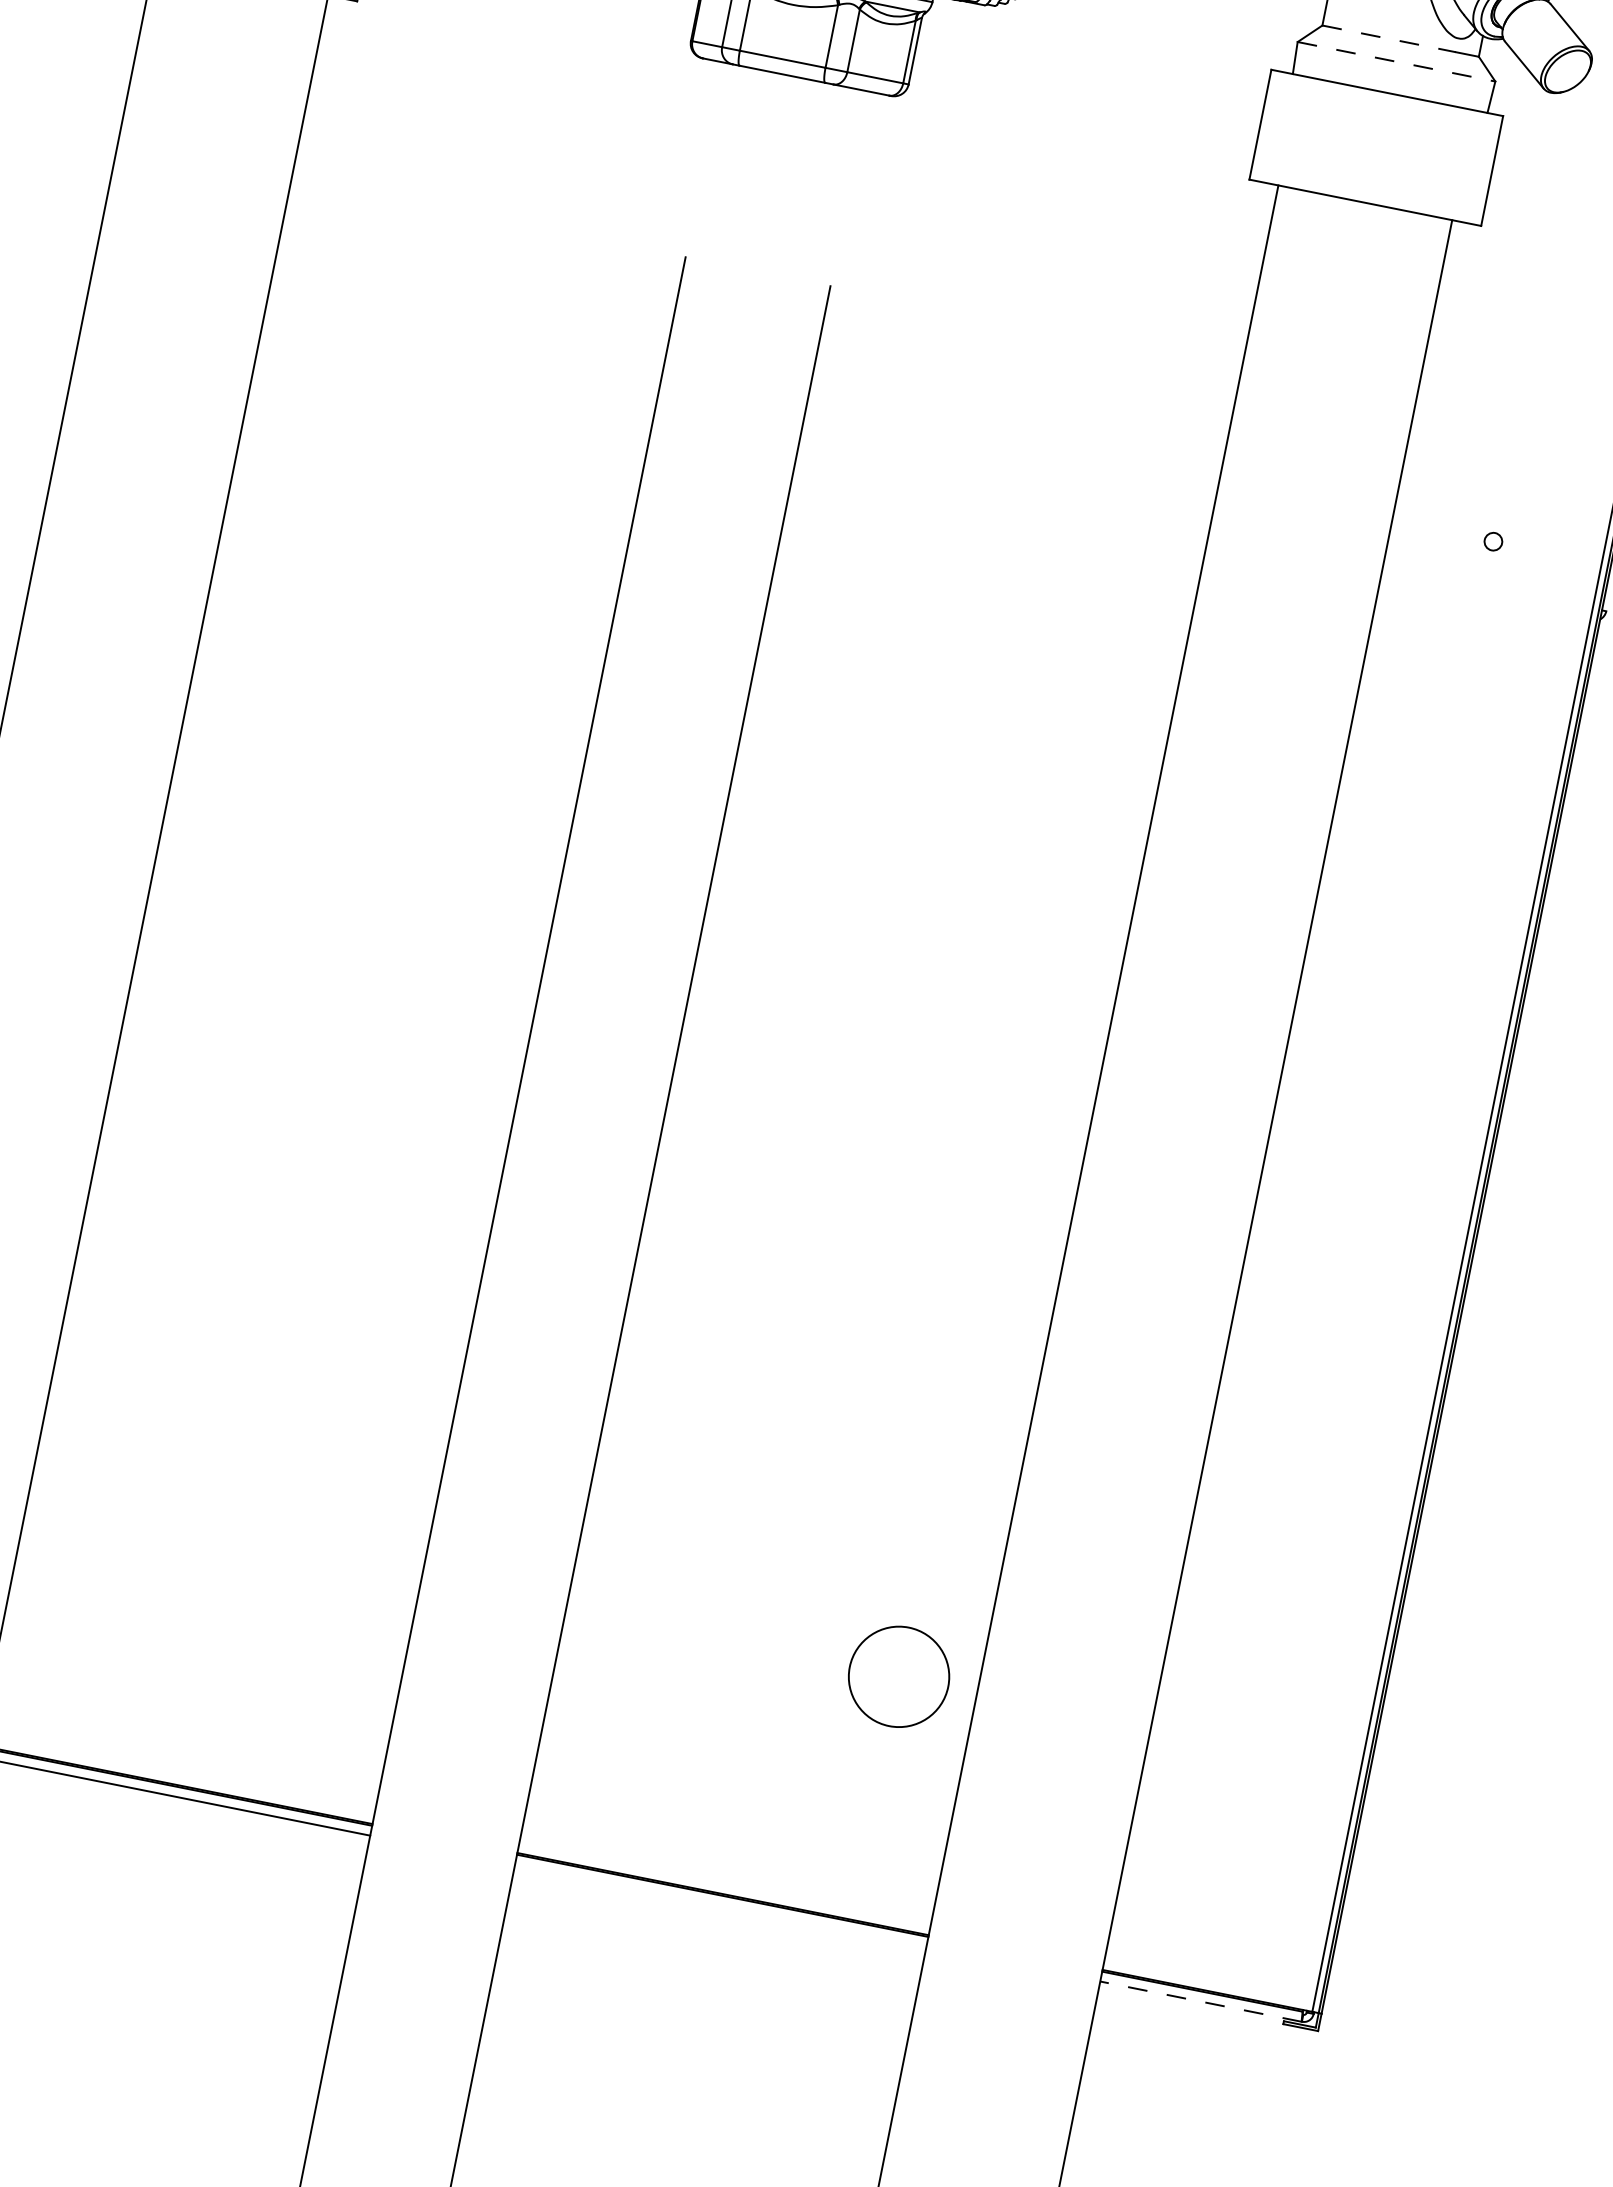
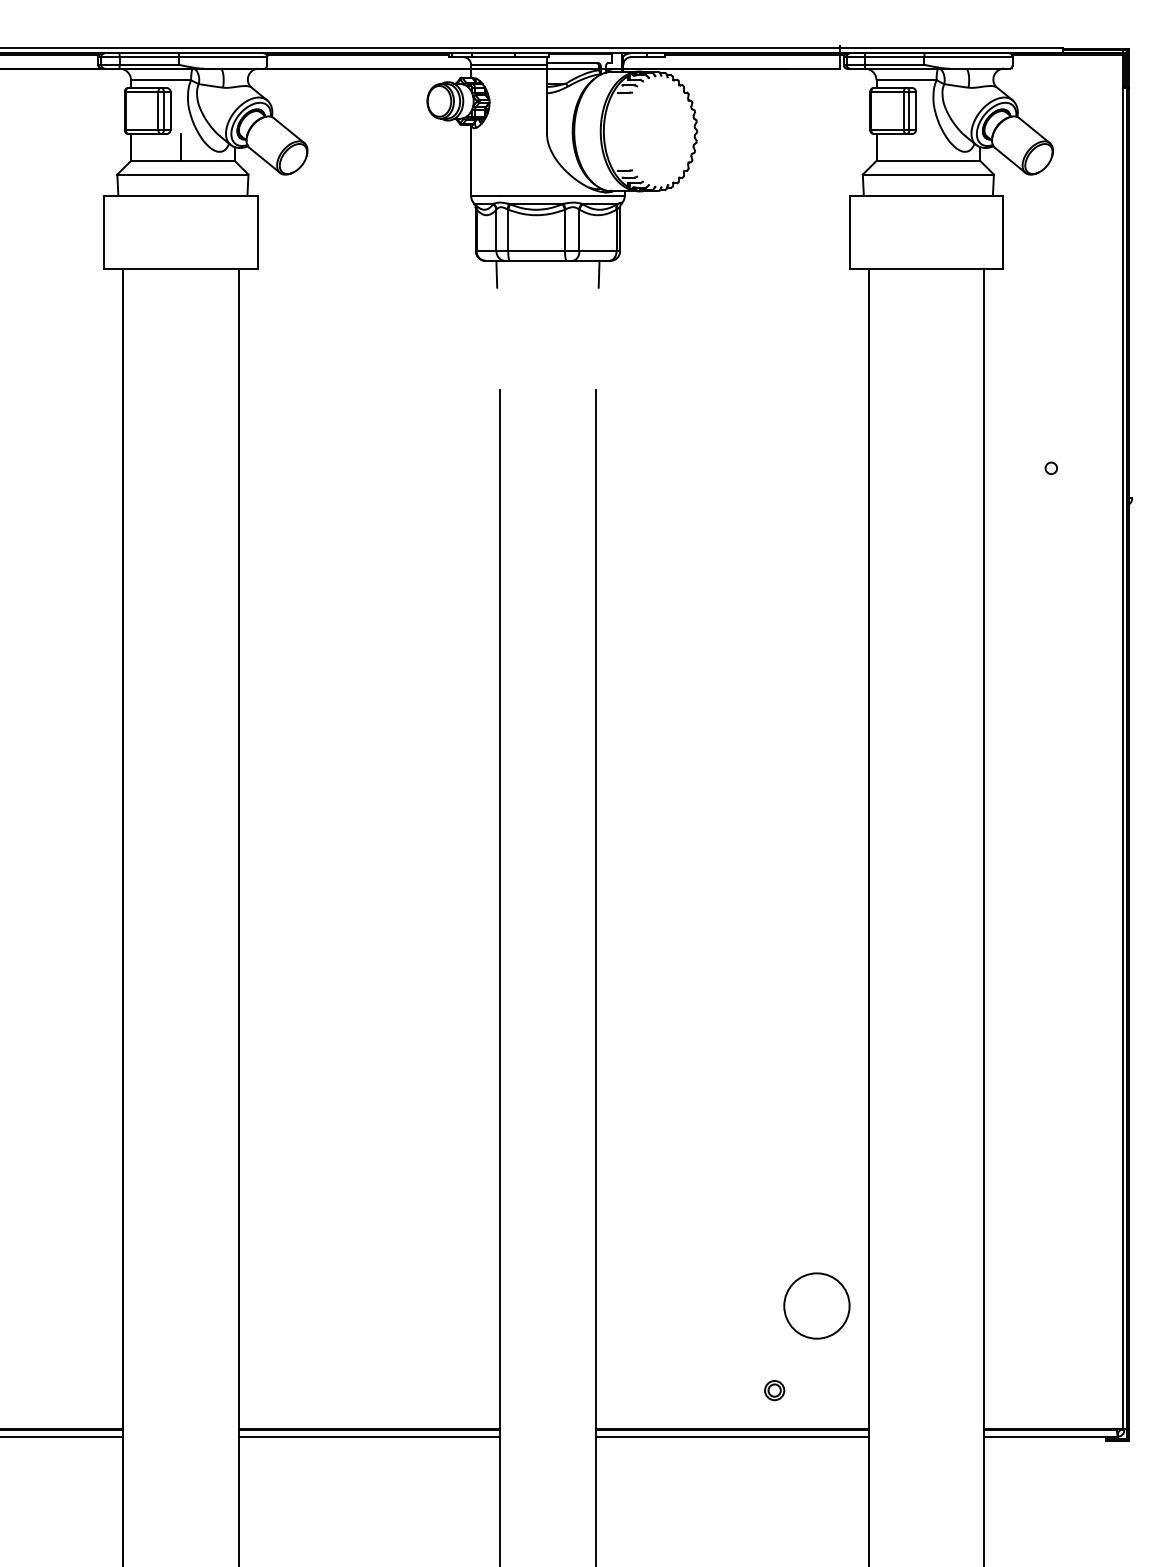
line: (1390, 38) -> (921, 160), dashed -> solid
line: (1396, 61) -> (928, 174), dashed -> solid
line: (715, 80) -> (496, 273), added
line: (869, 111) -> (598, 273), added
circle: (898, 1675) -> (816, 1305), moved
part: (798, 1848) -> (774, 1390), added
line: (719, 1905) -> (731, 1436), added
line: (1200, 2001) -> (1050, 1436), dashed -> solid

